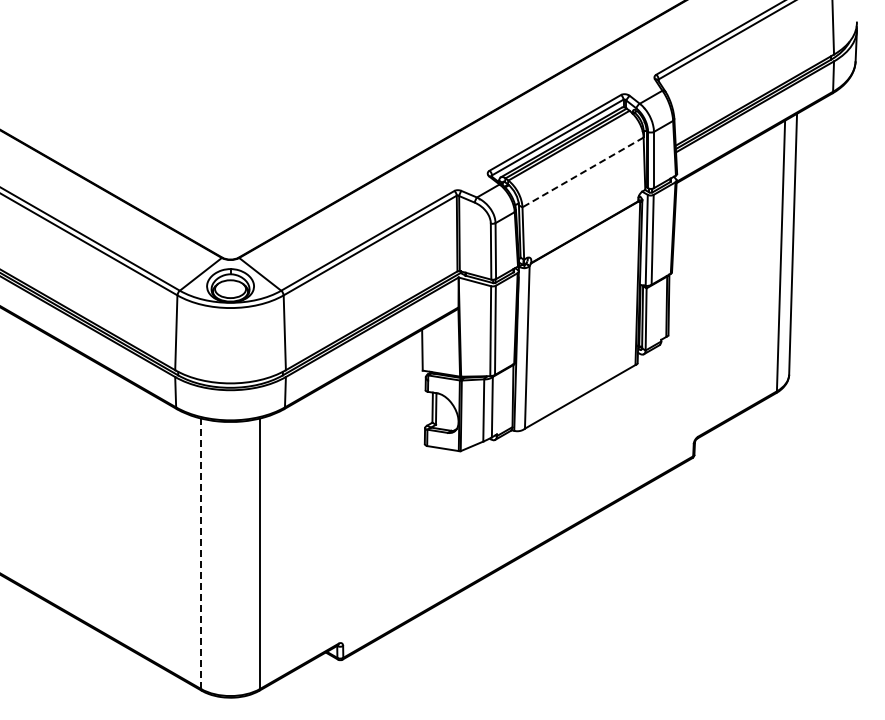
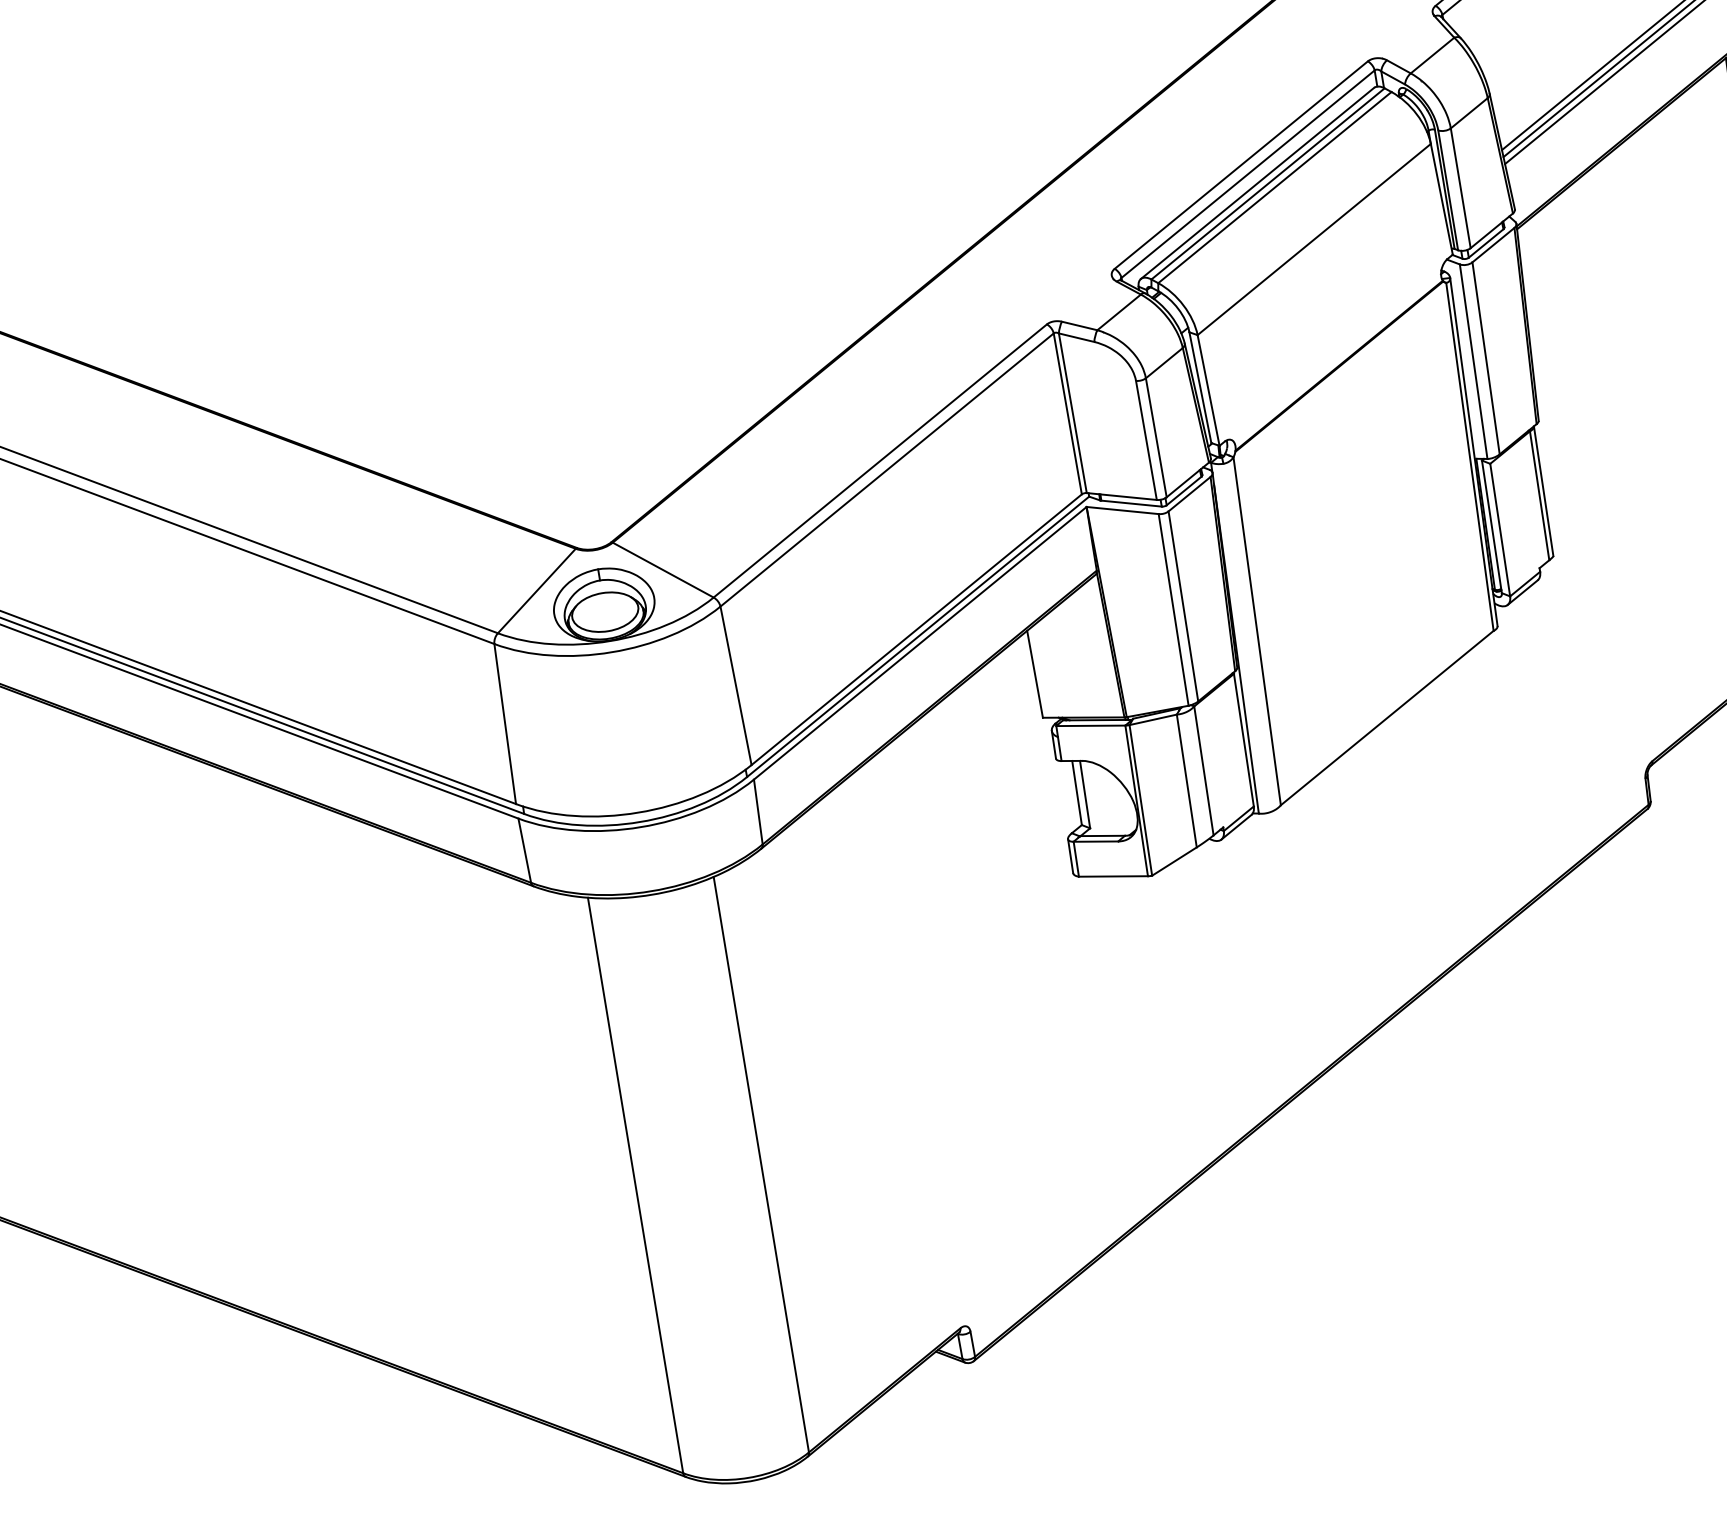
line: (583, 172) -> (1315, 239), dashed -> solid
line: (201, 553) -> (636, 1184), dashed -> solid

